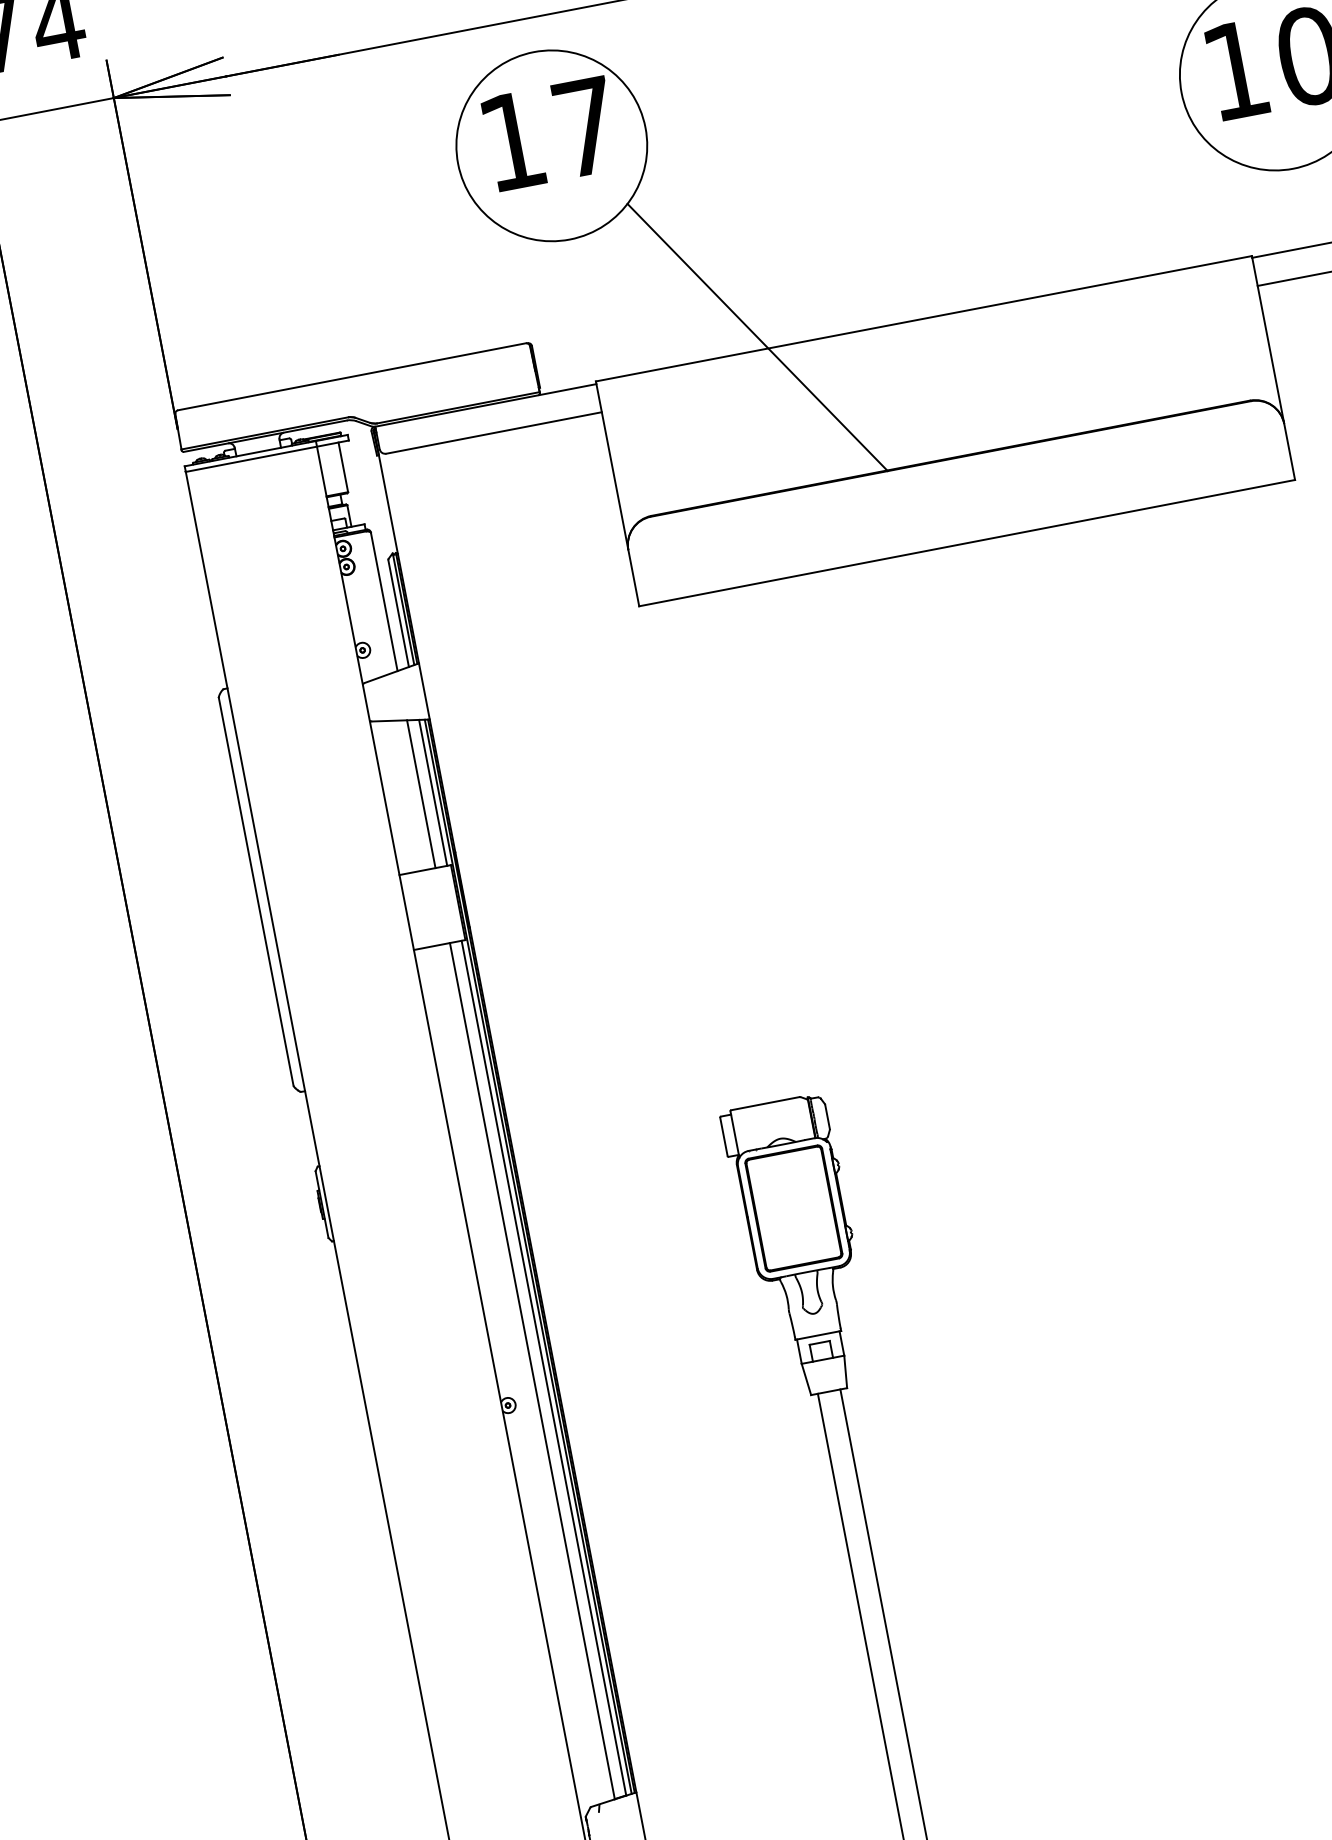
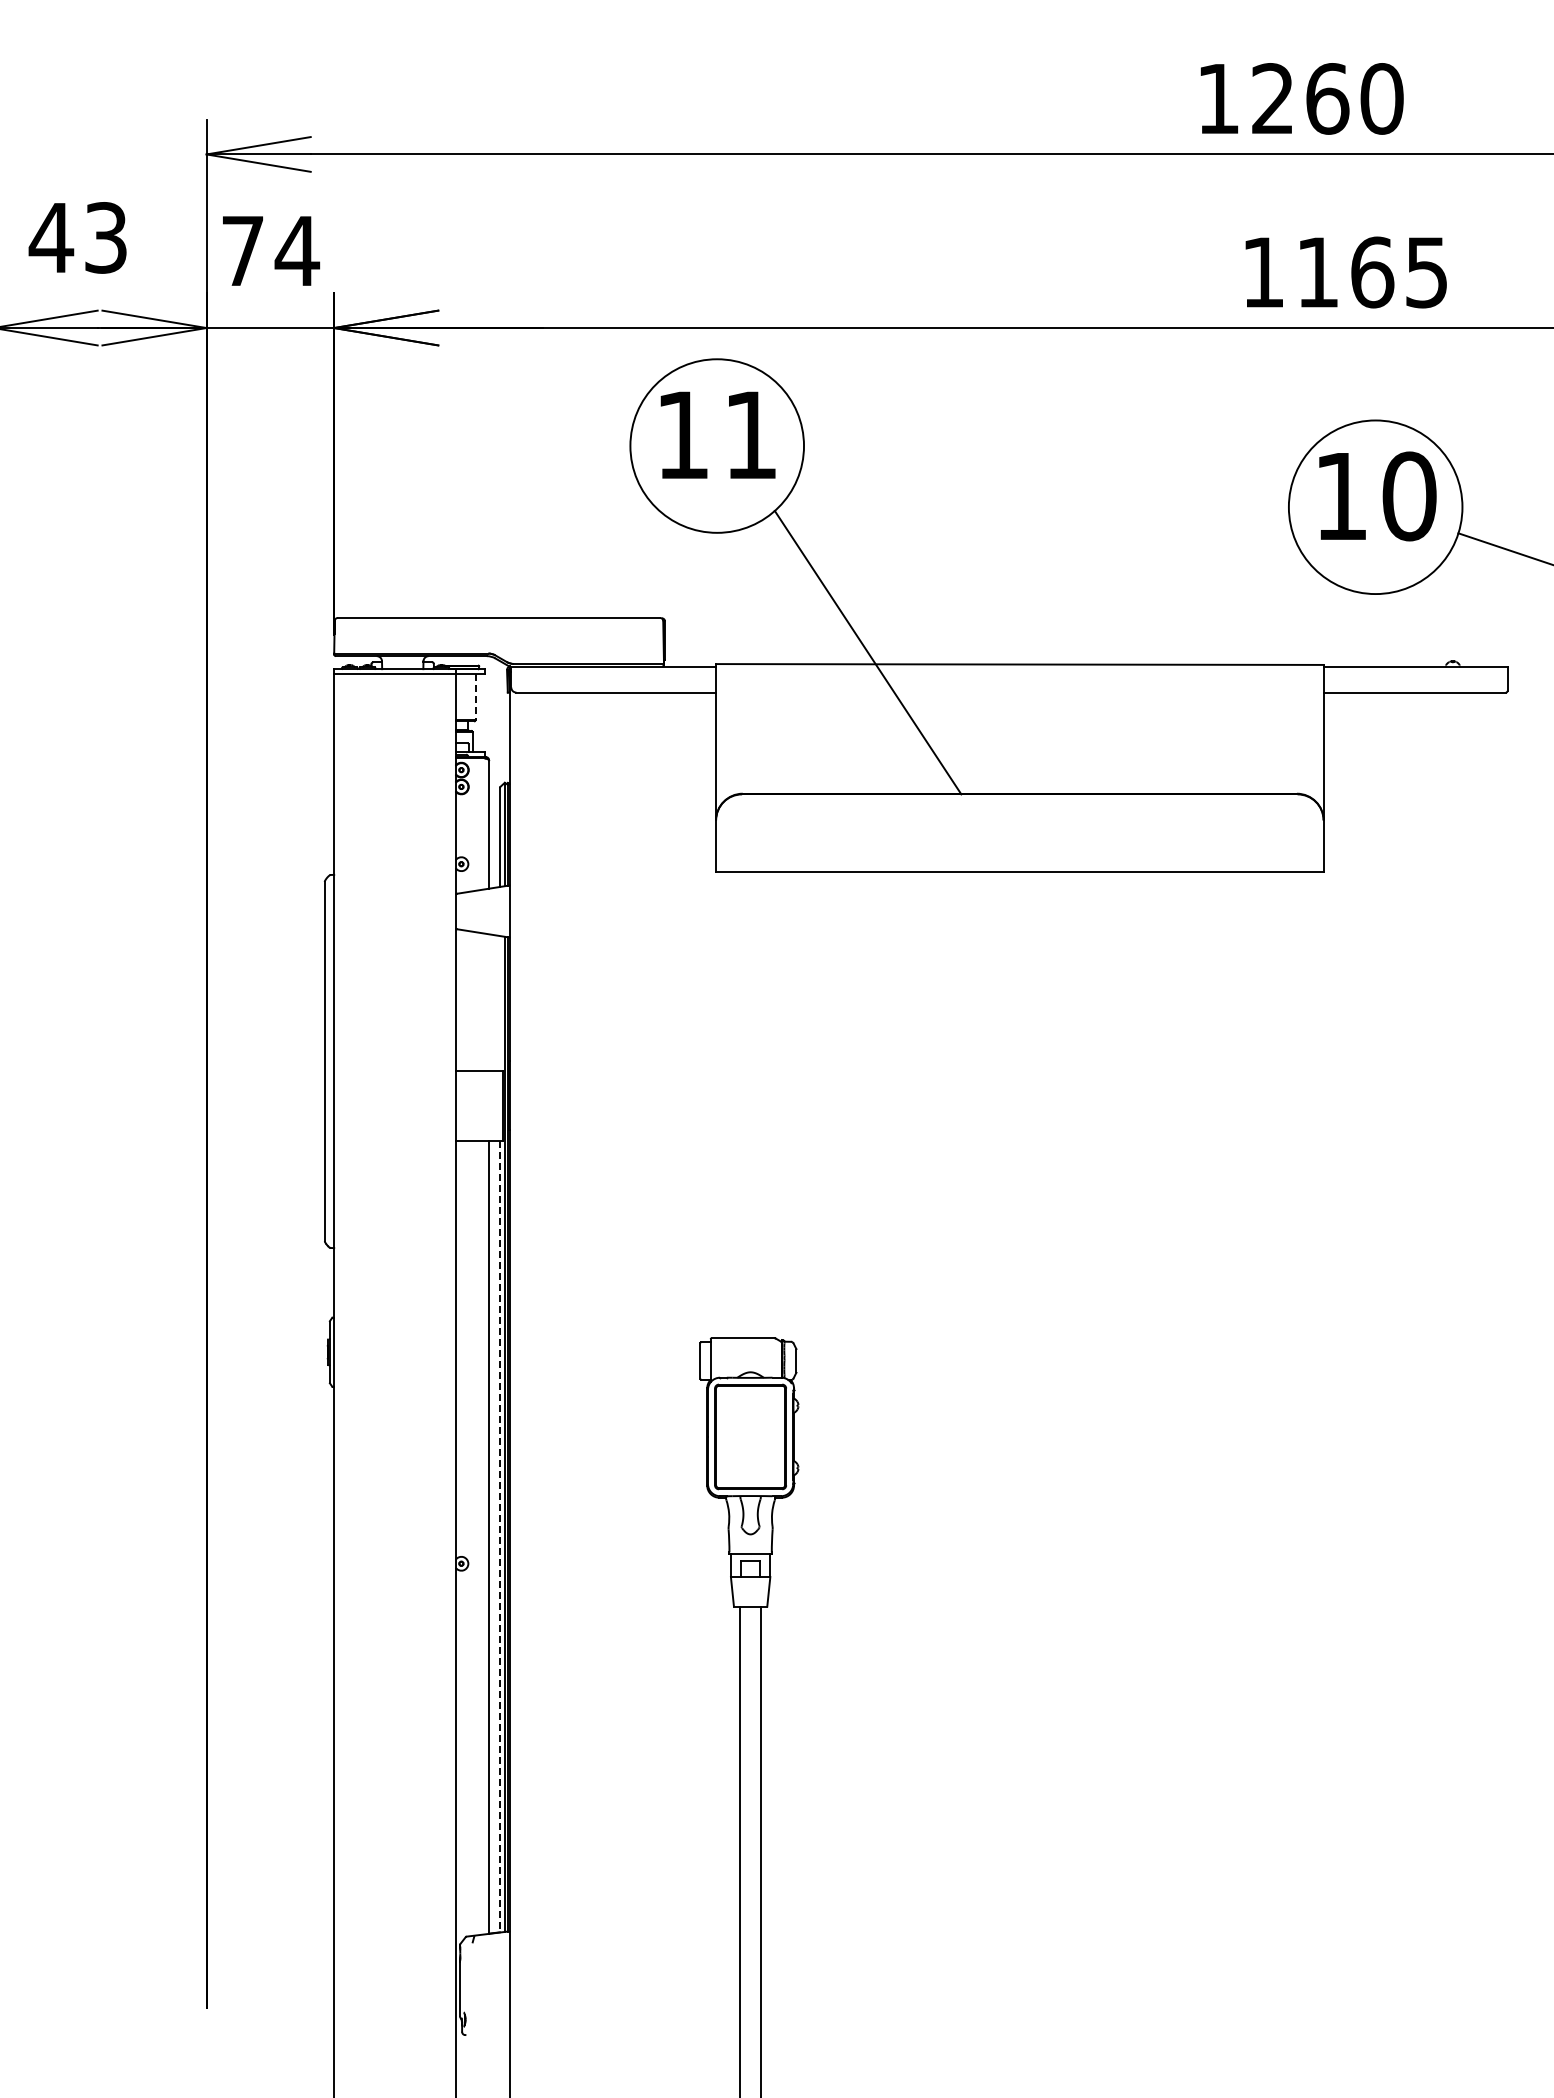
text: (586, 126) -> (751, 434), 17 -> 11
line: (343, 467) -> (475, 697), solid -> dashed
line: (432, 792) -> (499, 1003), removed
line: (421, 793) -> (489, 1002), removed
line: (543, 1368) -> (499, 1536), solid -> dashed

